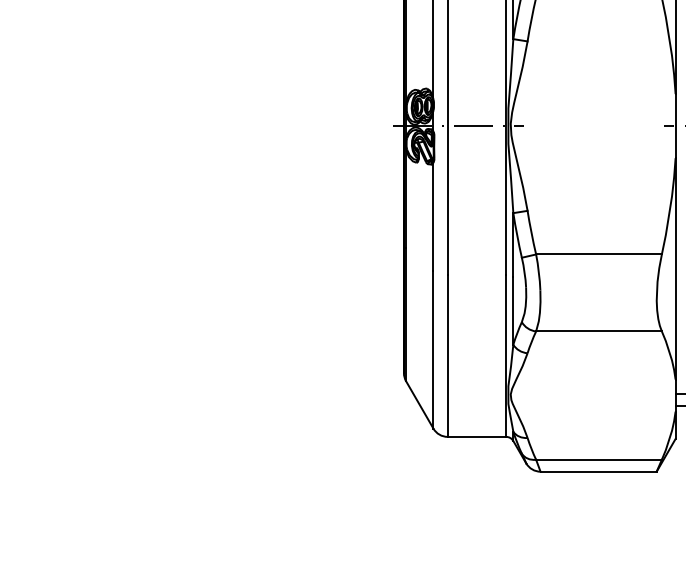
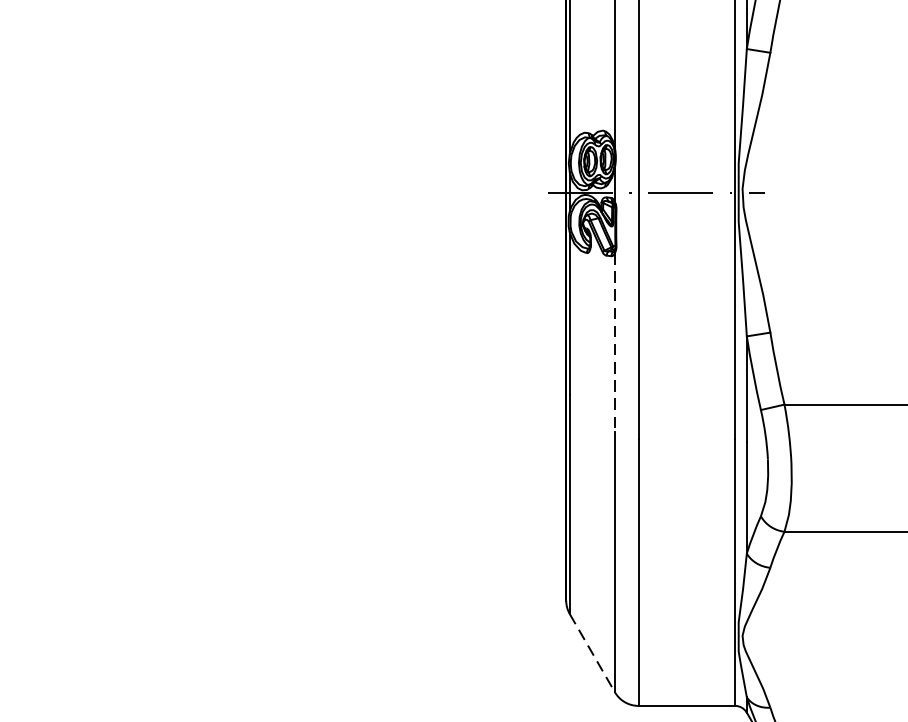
line: (433, 217) -> (614, 343), solid -> dashed
line: (420, 405) -> (593, 654), solid -> dashed

